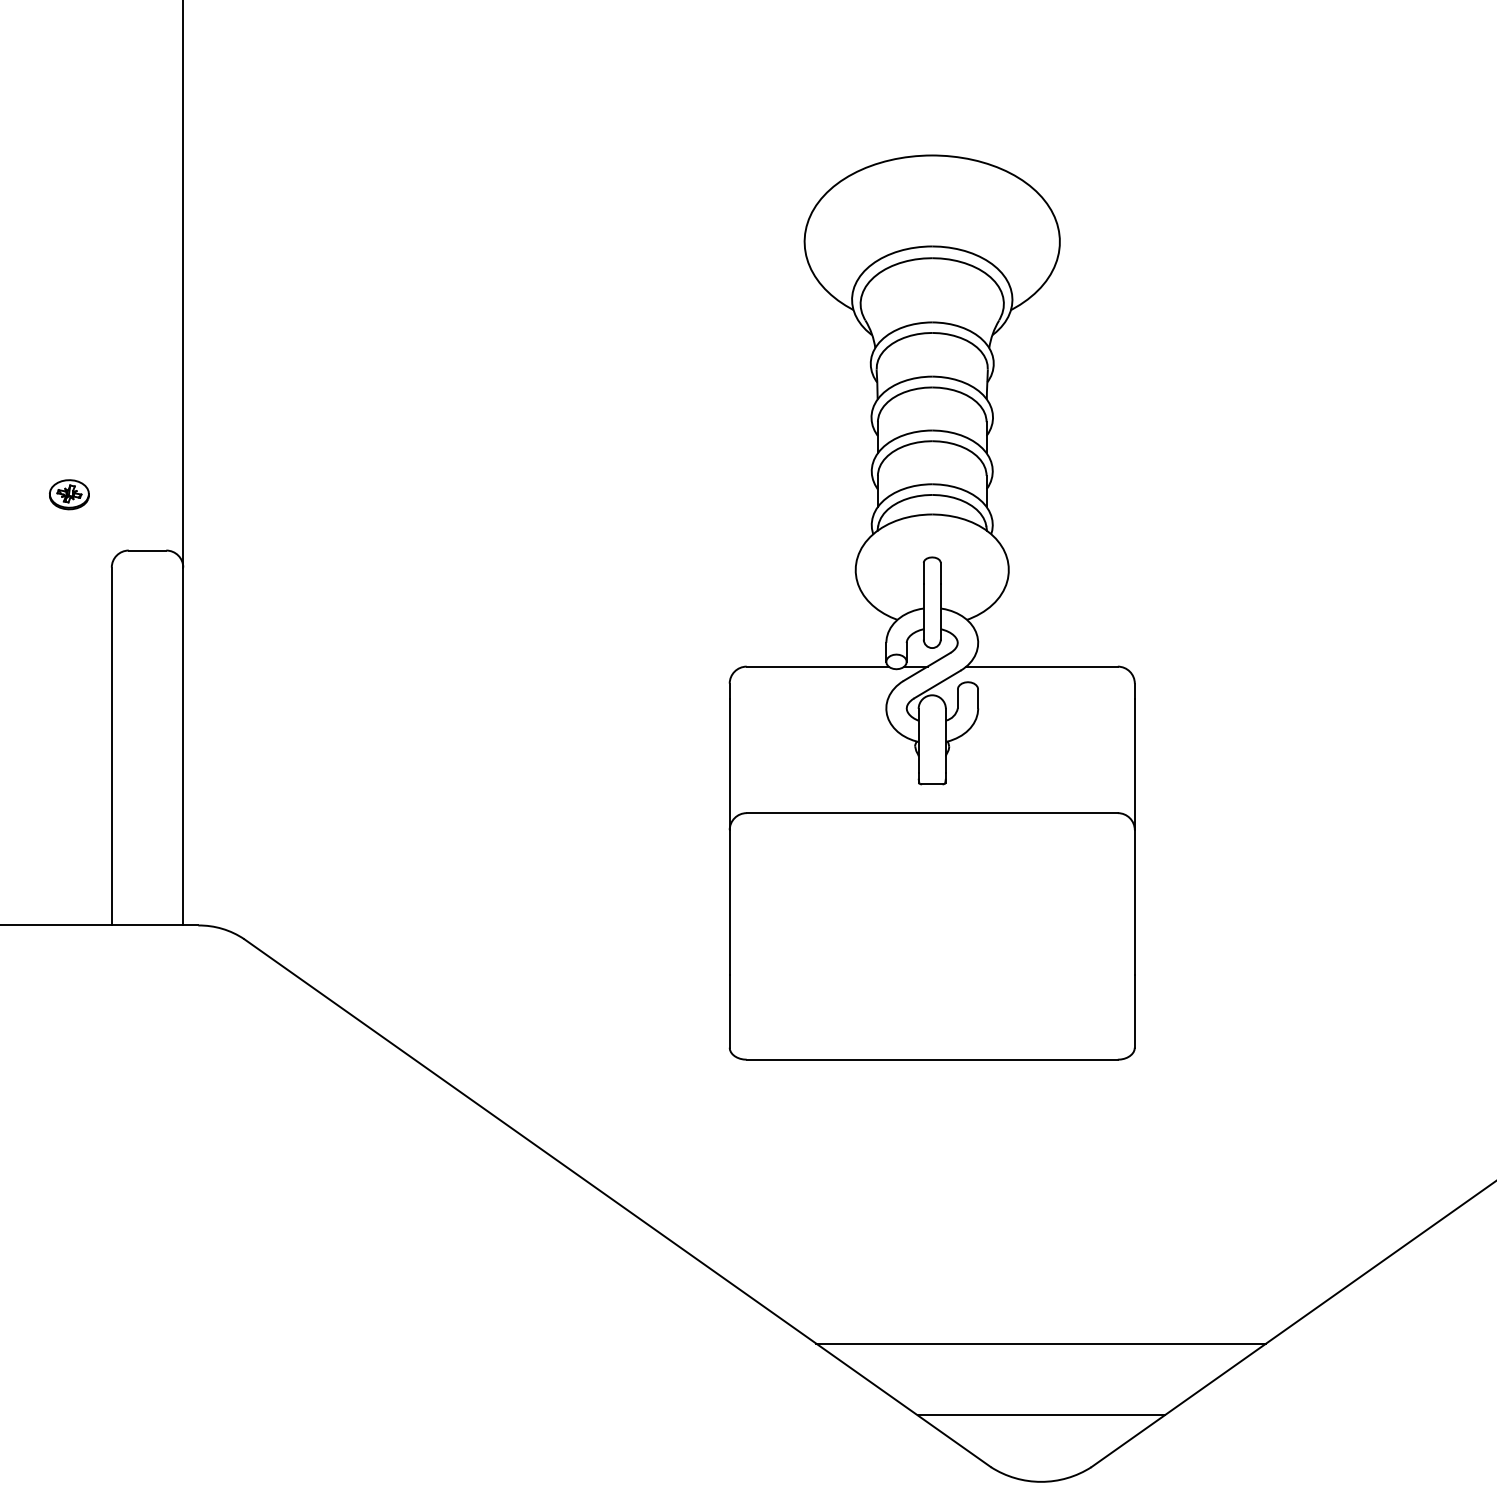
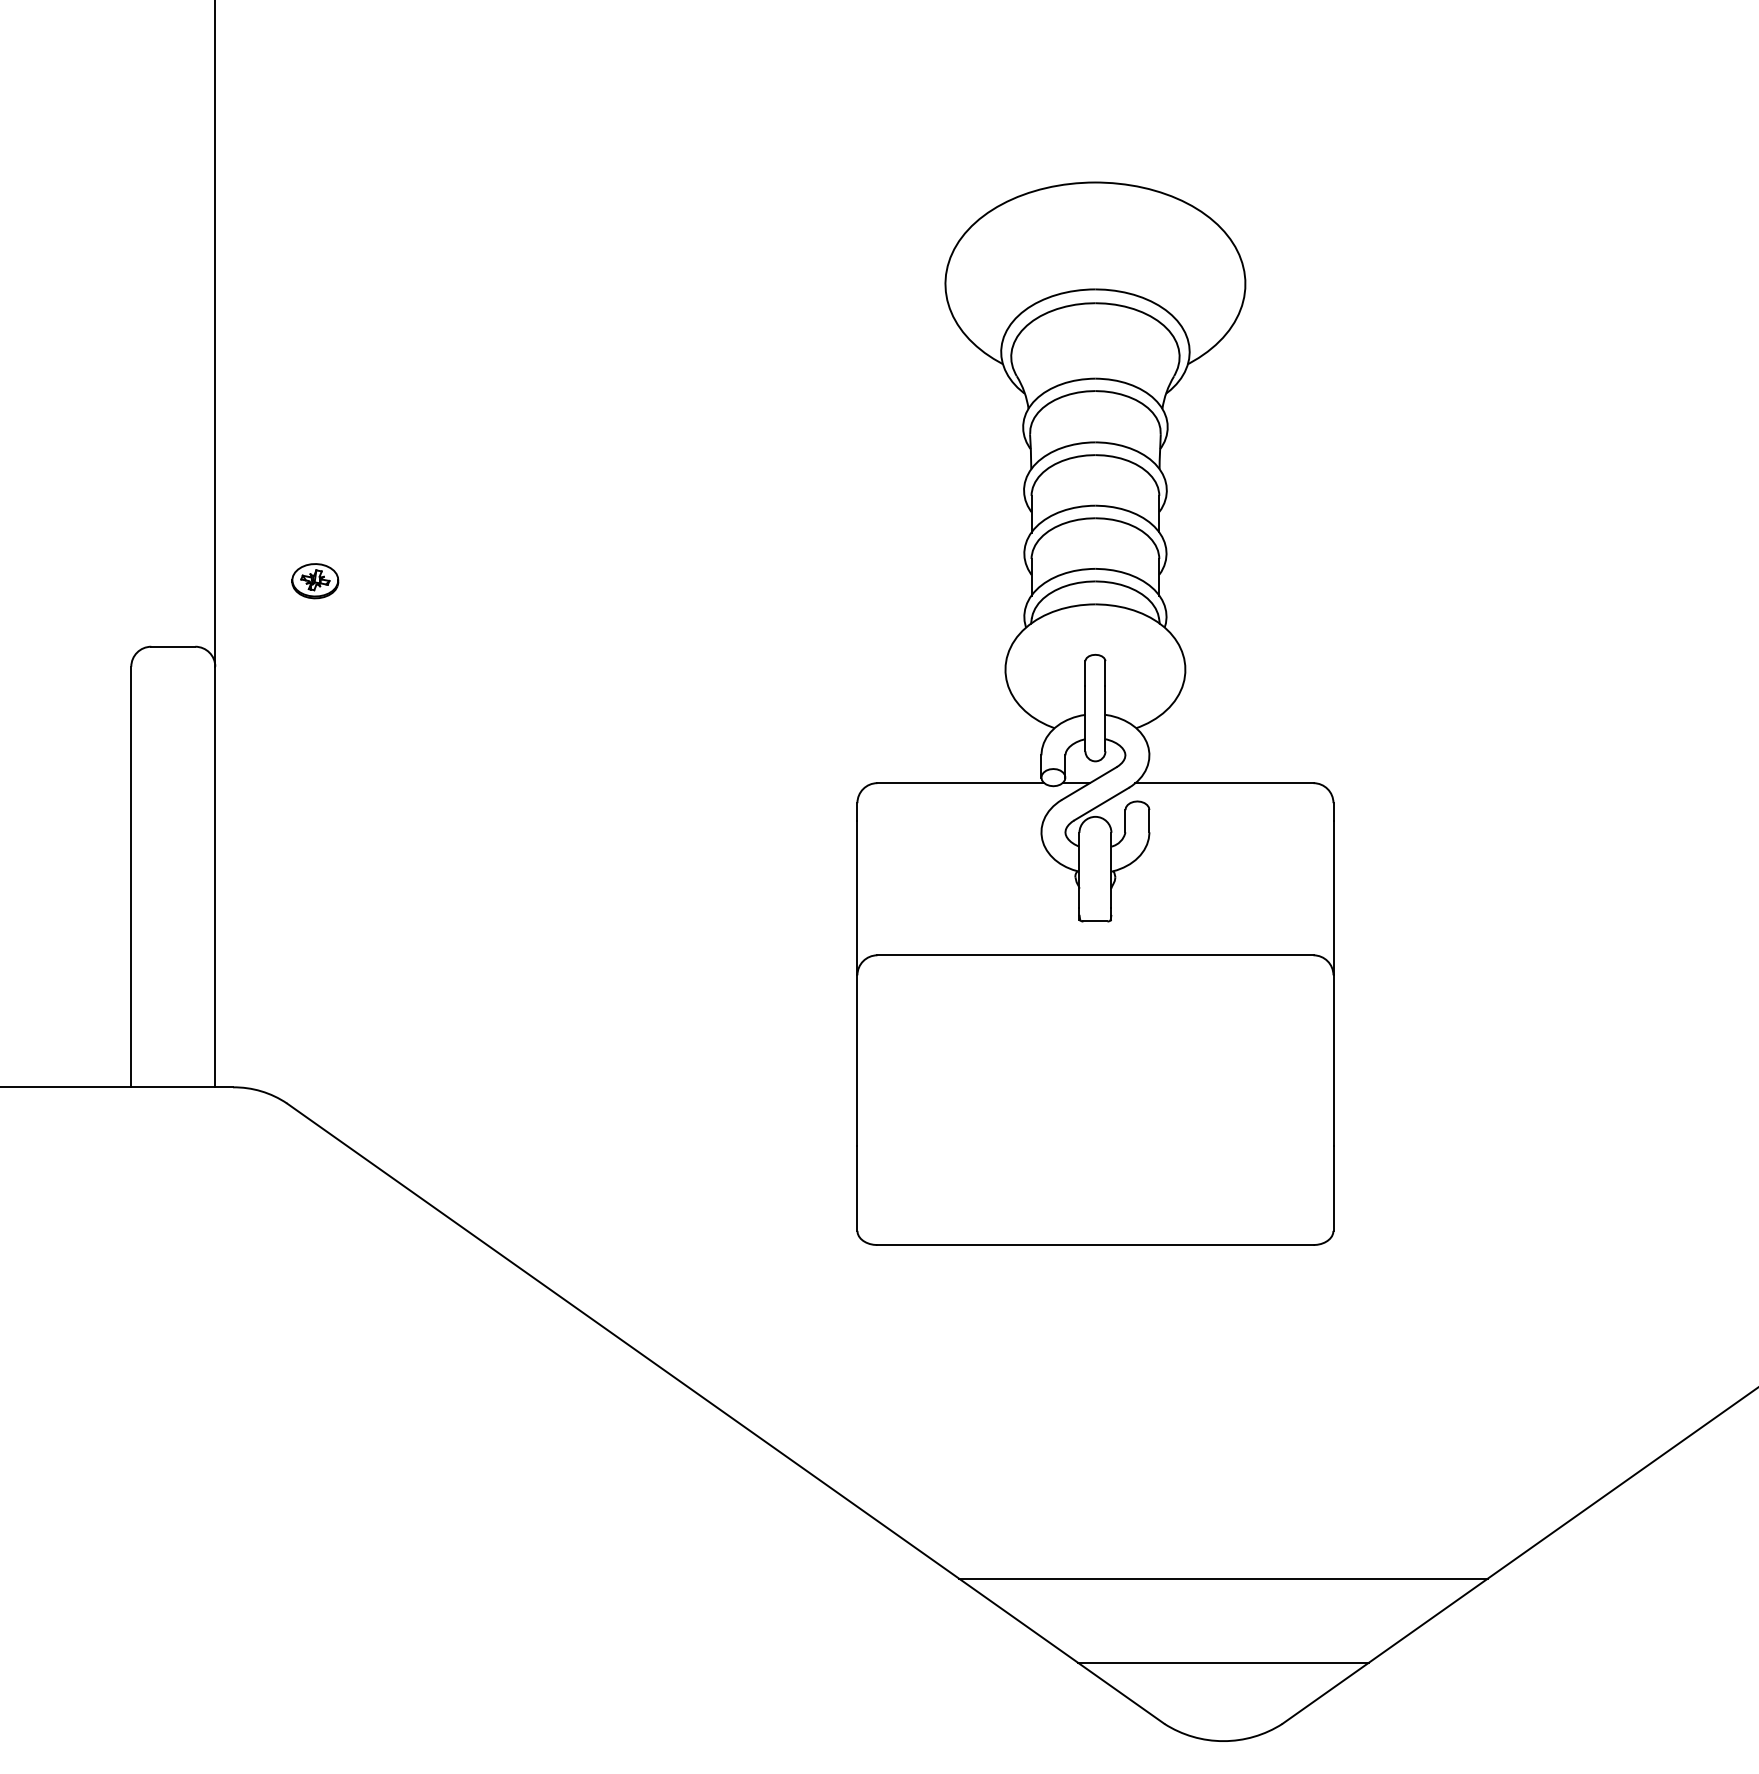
part: (69, 494) -> (315, 580), moved

